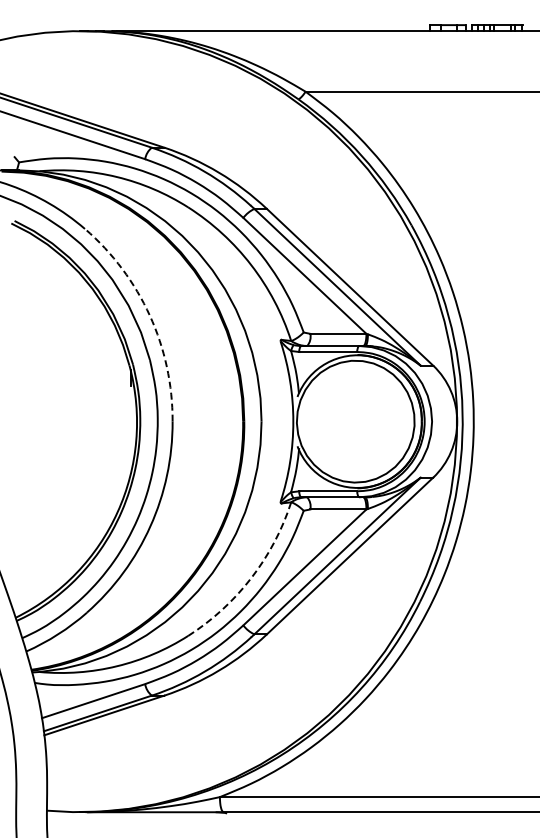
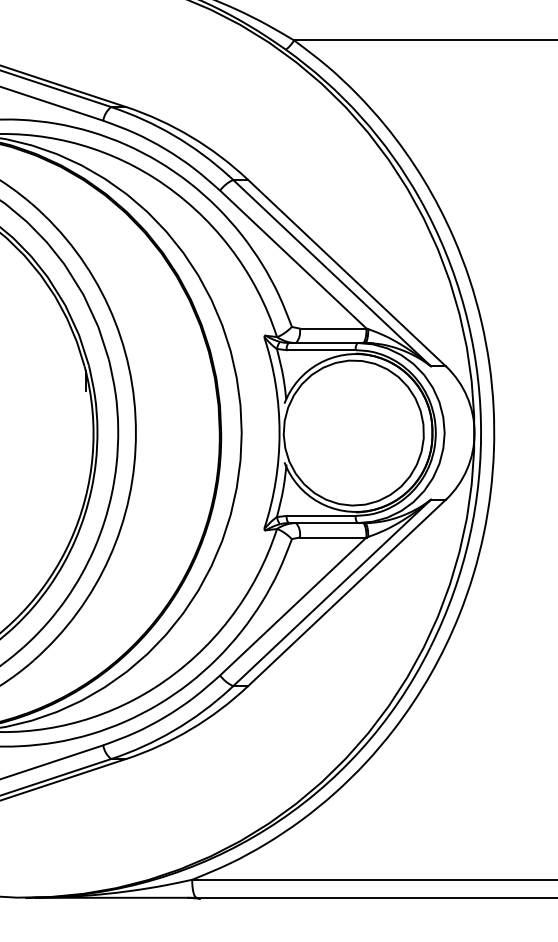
arc: (149, 315) -> (108, 306), dashed -> solid
arc: (251, 578) -> (229, 619), dashed -> solid

